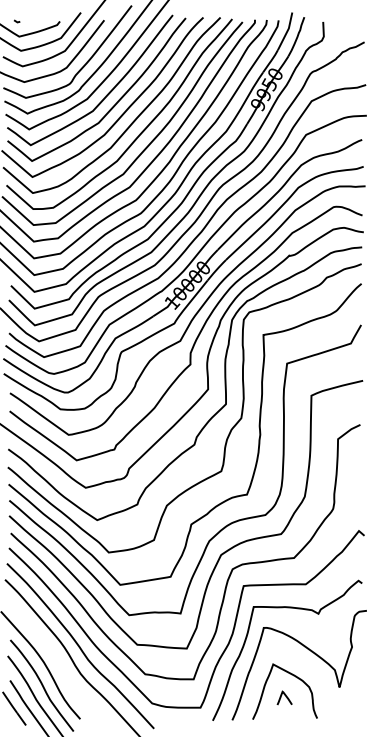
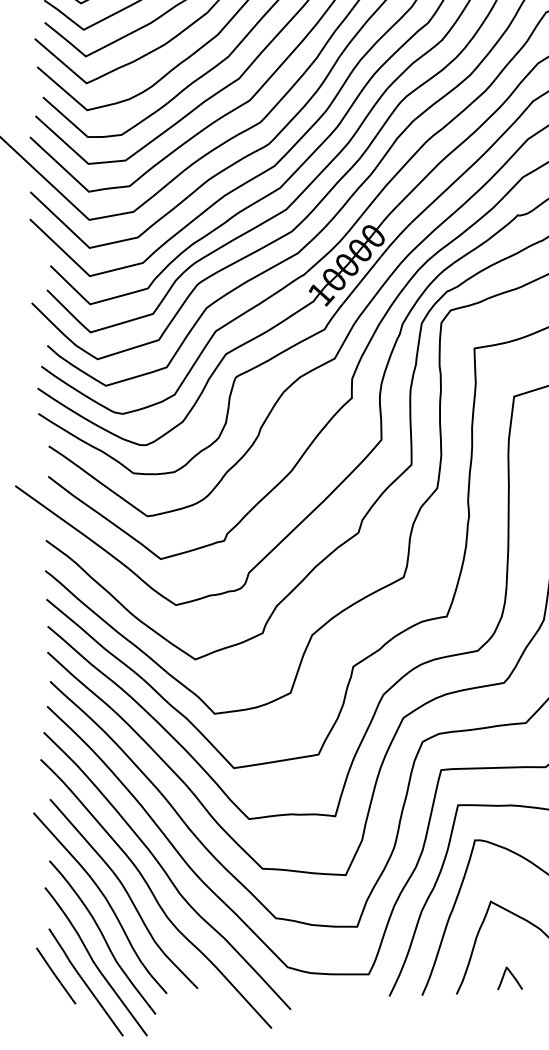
curve: (55, 659) -> (125, 893), added
curve: (285, 696) -> (511, 975), moved

